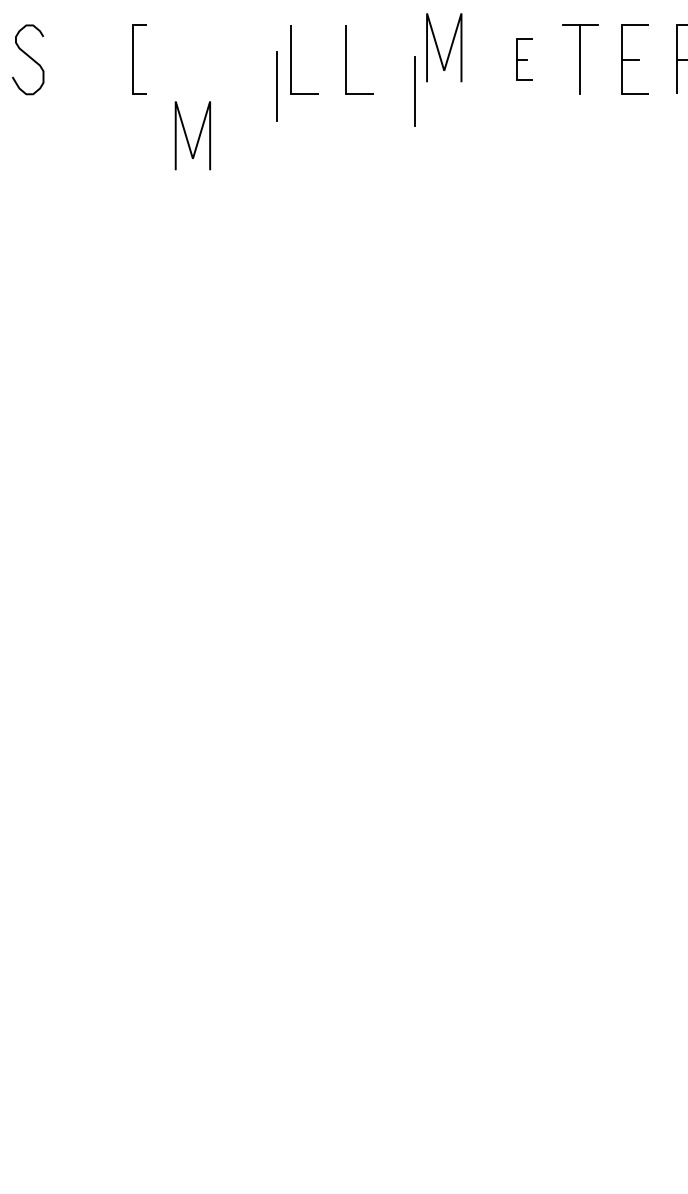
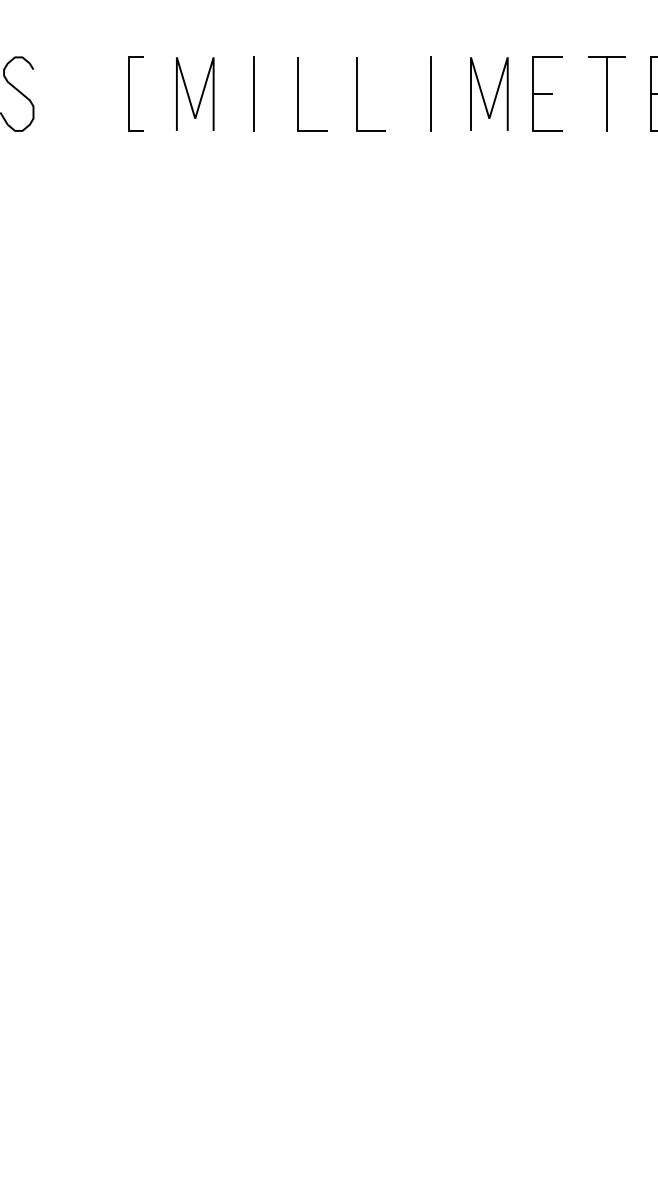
line: (449, 49) -> (494, 95), moved
part: (524, 59) -> (547, 93), size x1.67
line: (276, 86) -> (253, 93), moved
line: (414, 91) -> (429, 93), moved
line: (187, 136) -> (189, 94), moved

